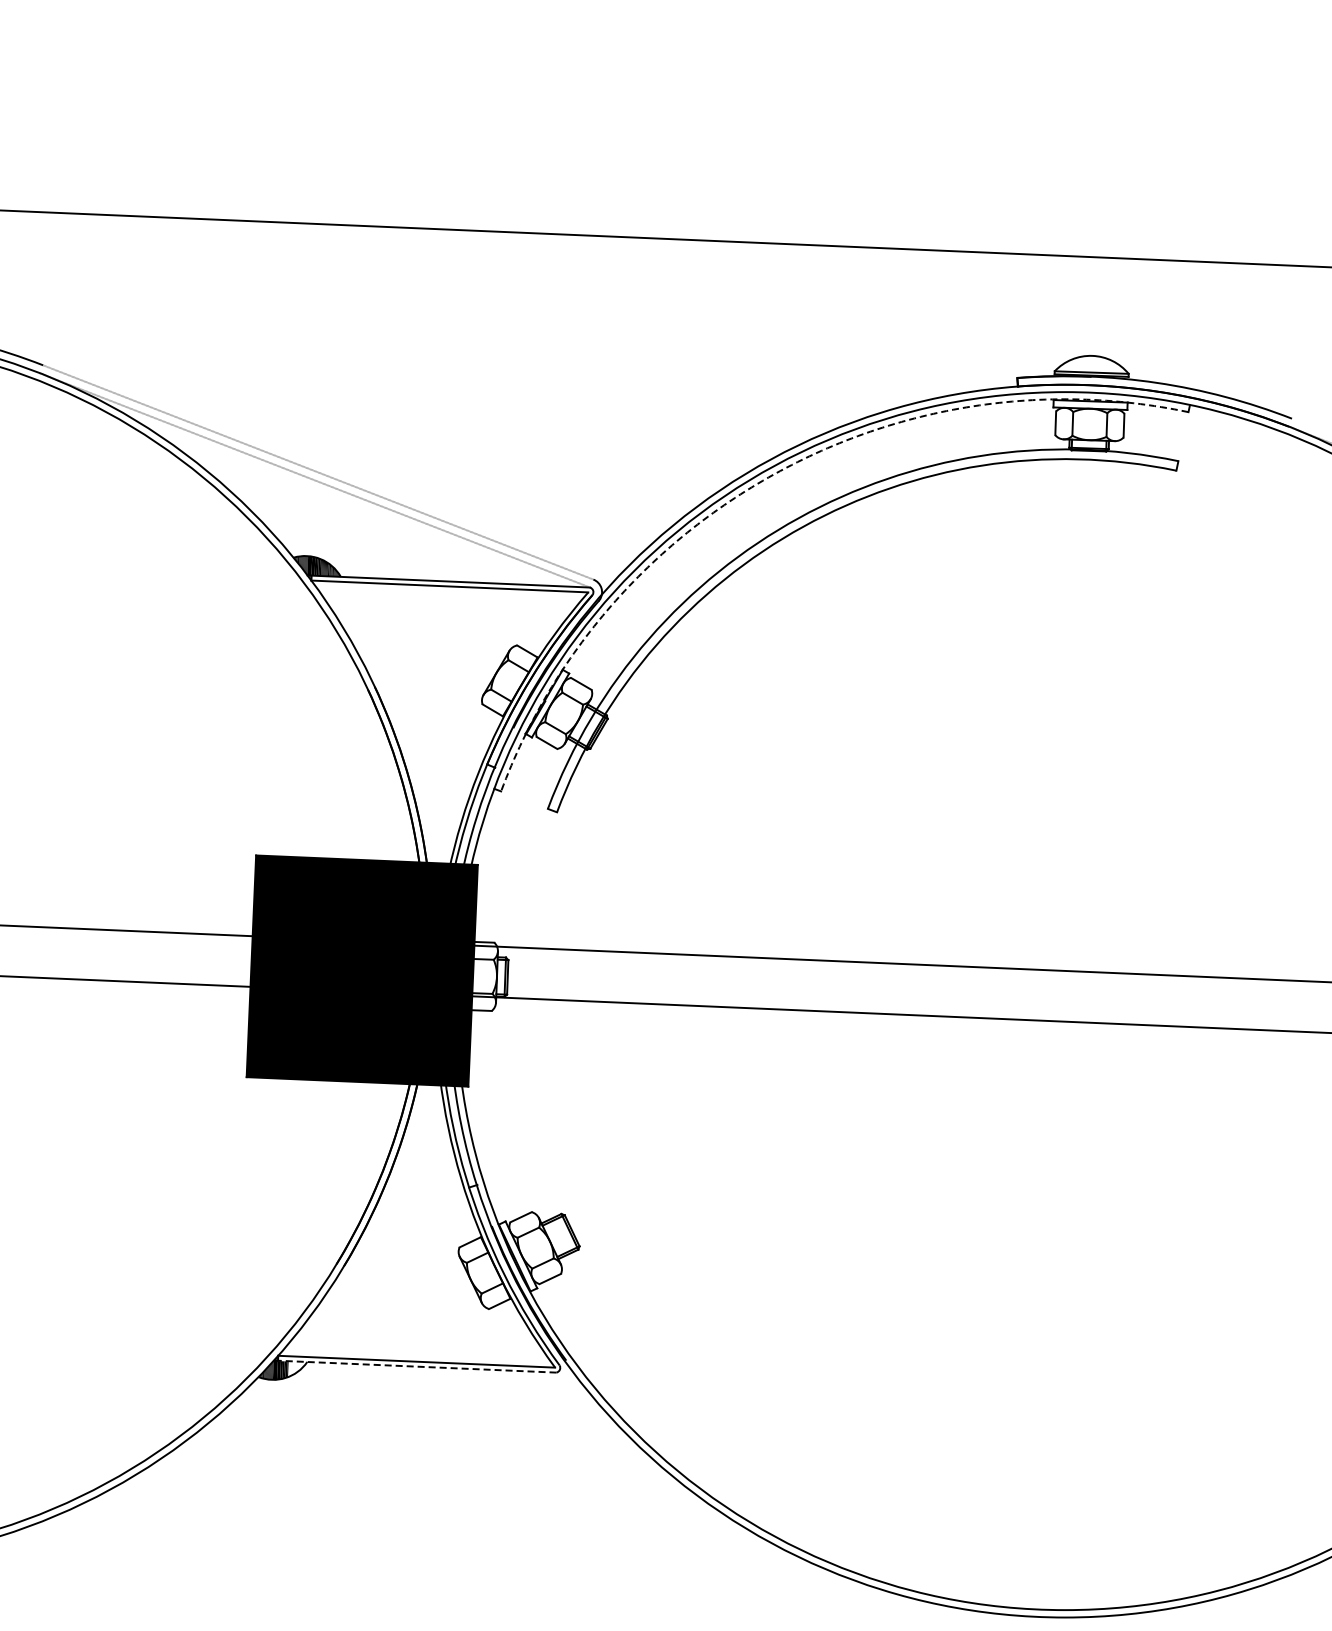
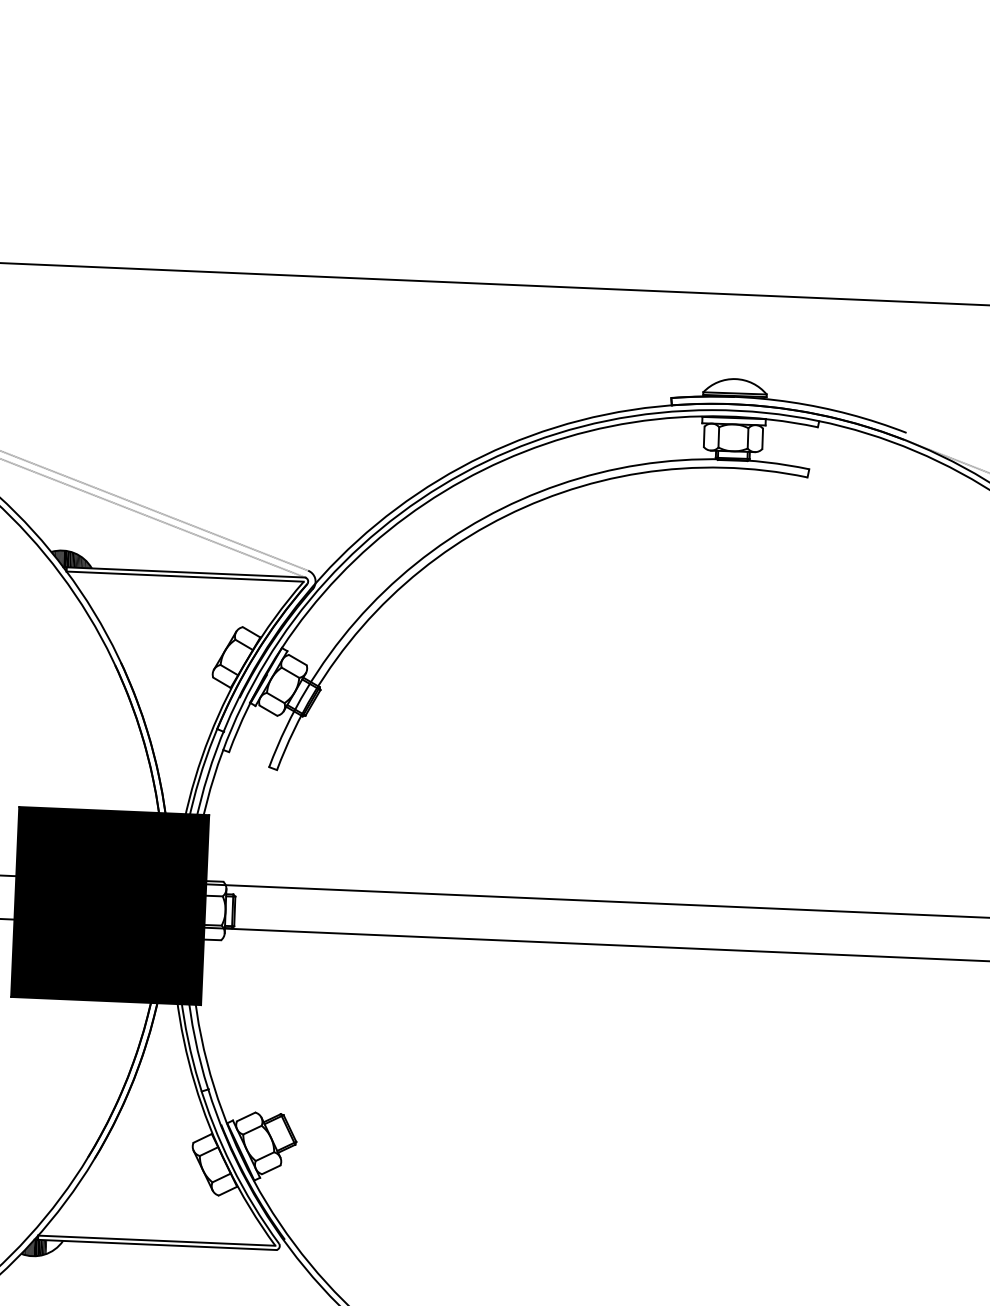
arc: (774, 474) -> (463, 480), dashed -> solid
line: (414, 1366) -> (154, 1244), dashed -> solid

